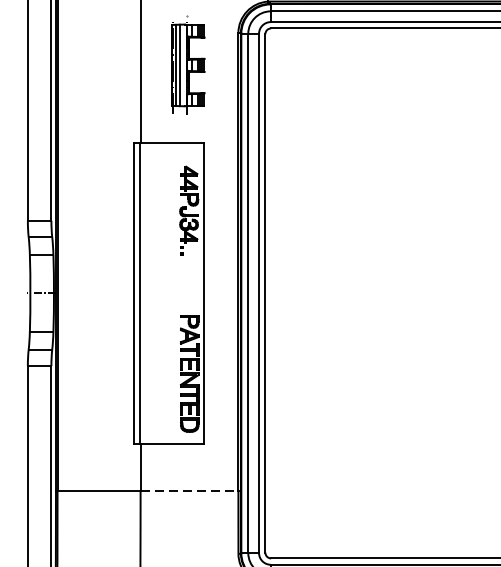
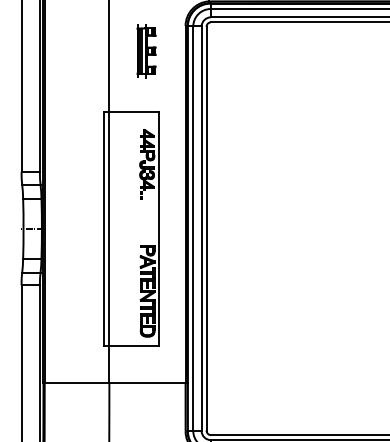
part: (188, 65) -> (146, 51), size x0.71
line: (189, 492) -> (147, 383), dashed -> solid

